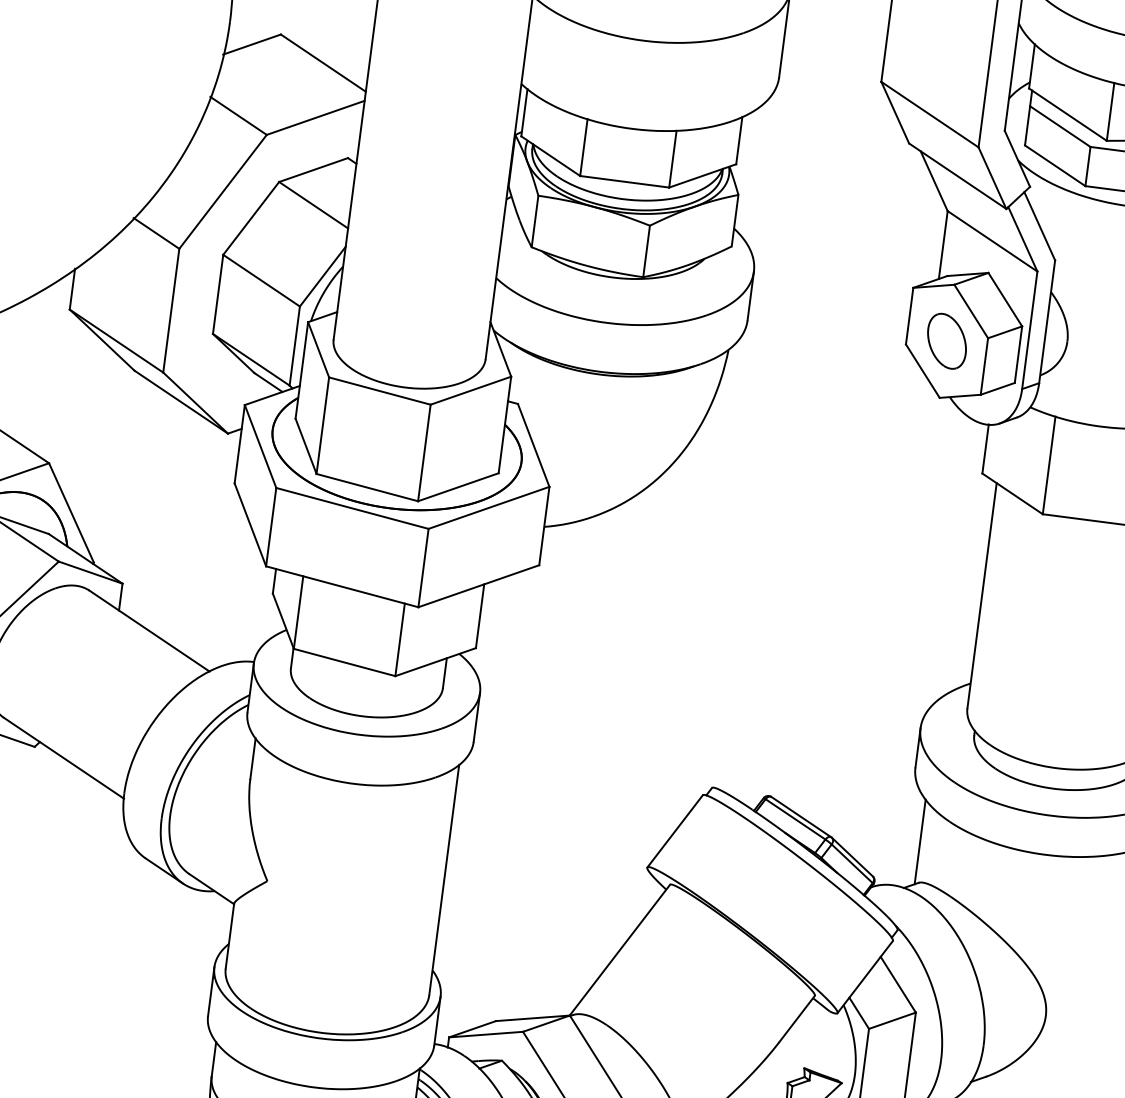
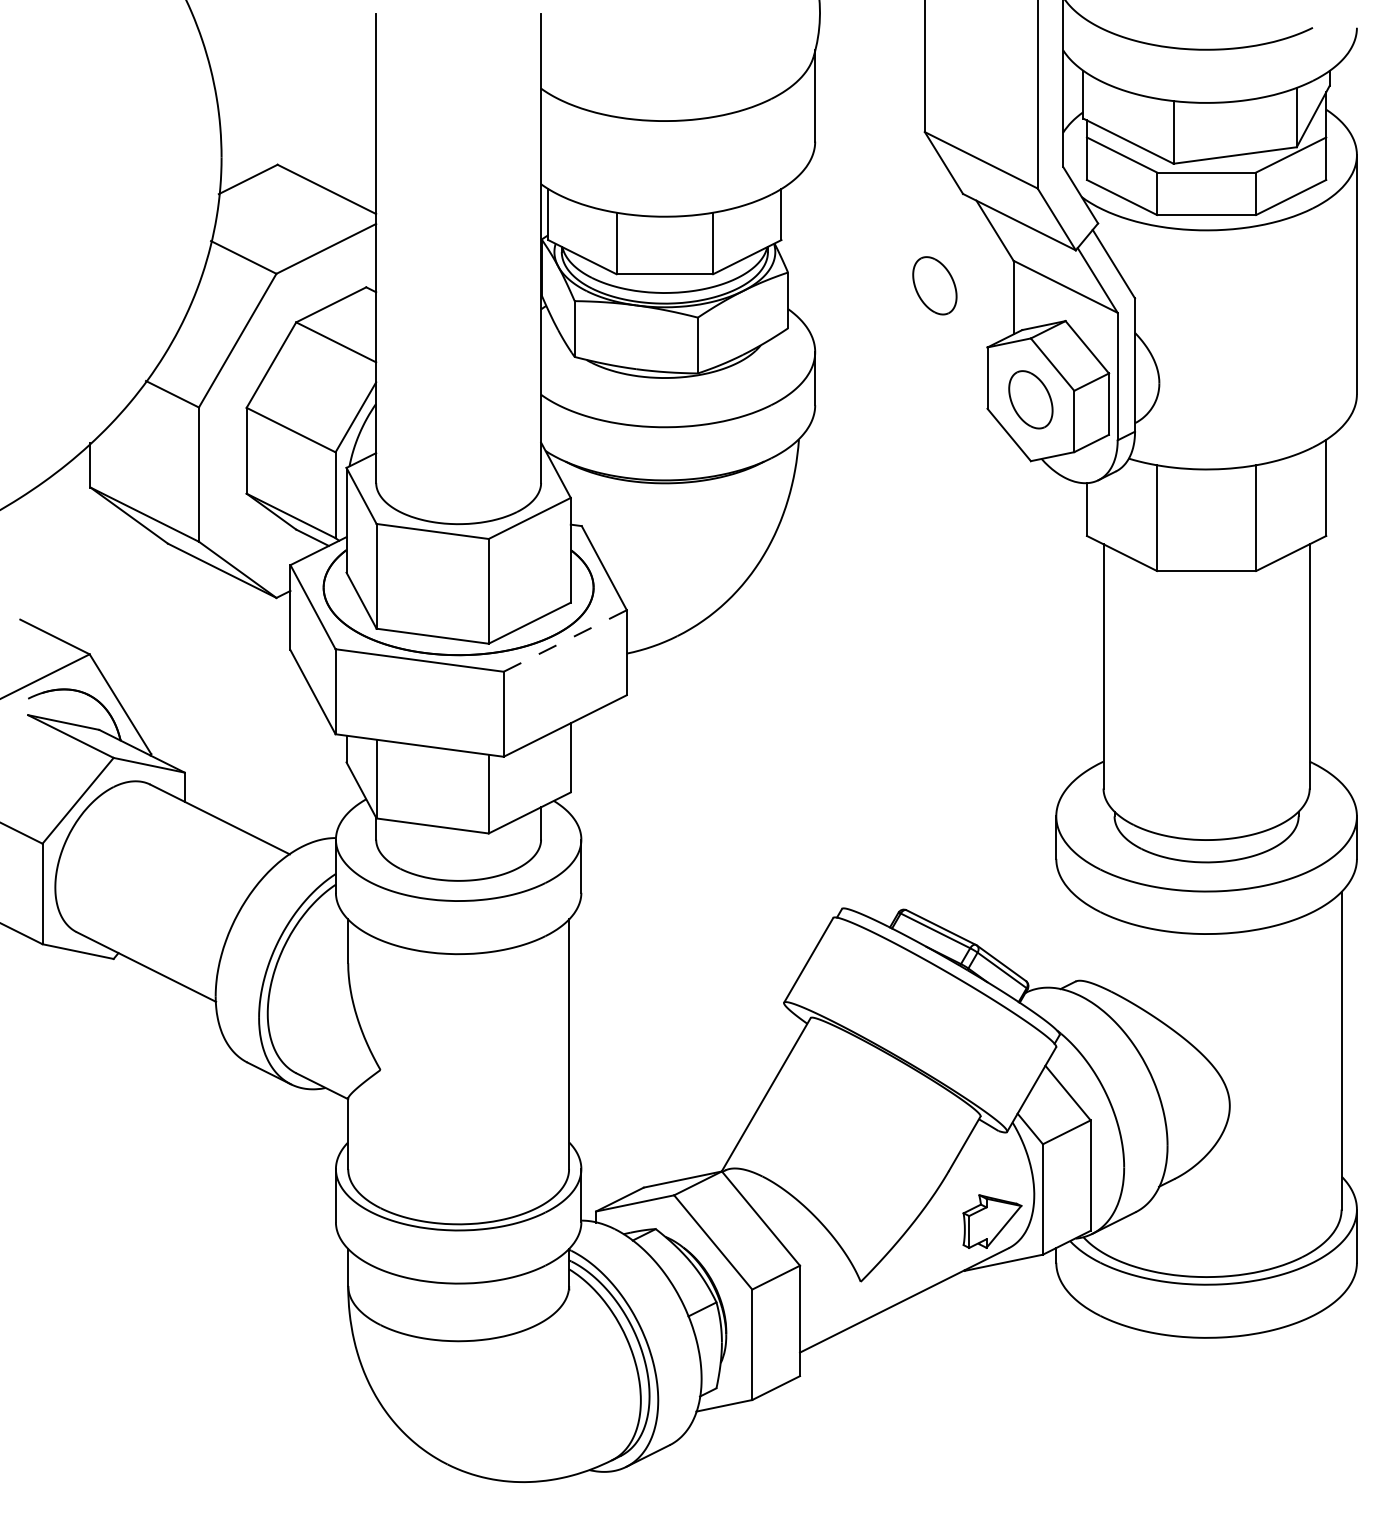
part: (871, 224) -> (934, 285), added
line: (489, 507) -> (565, 640), solid -> dashed
line: (920, 841) -> (1071, 937), removed

